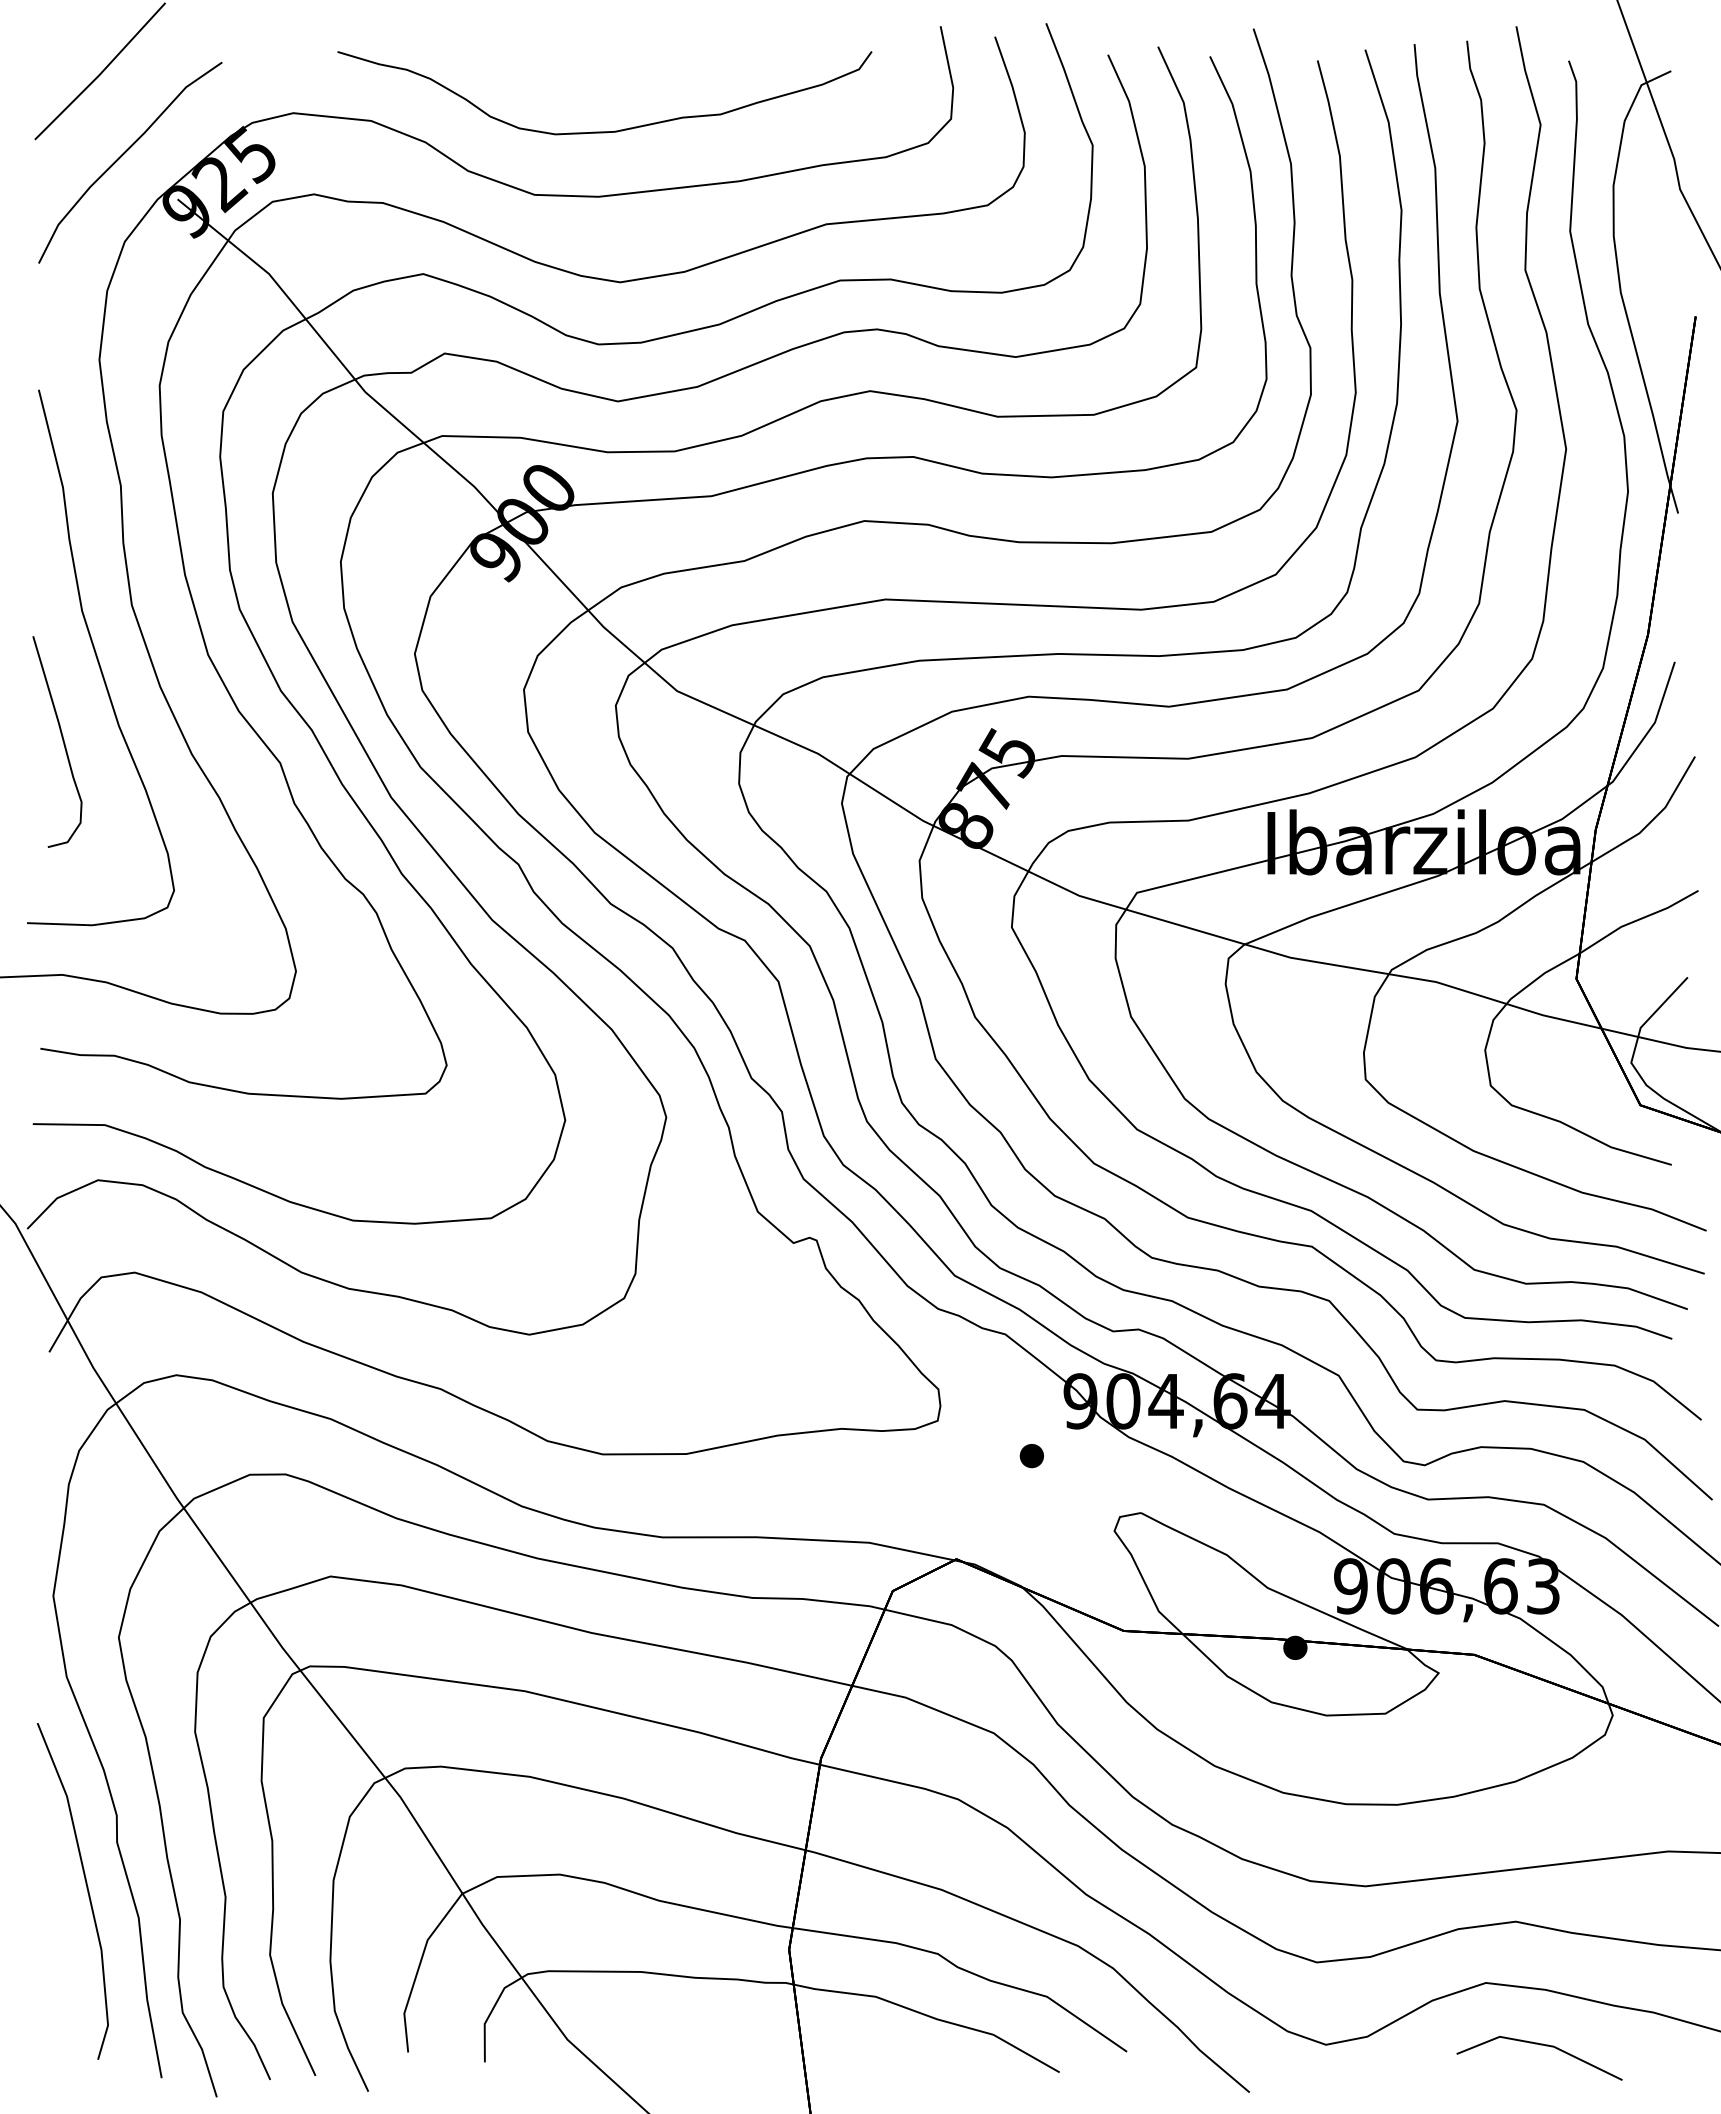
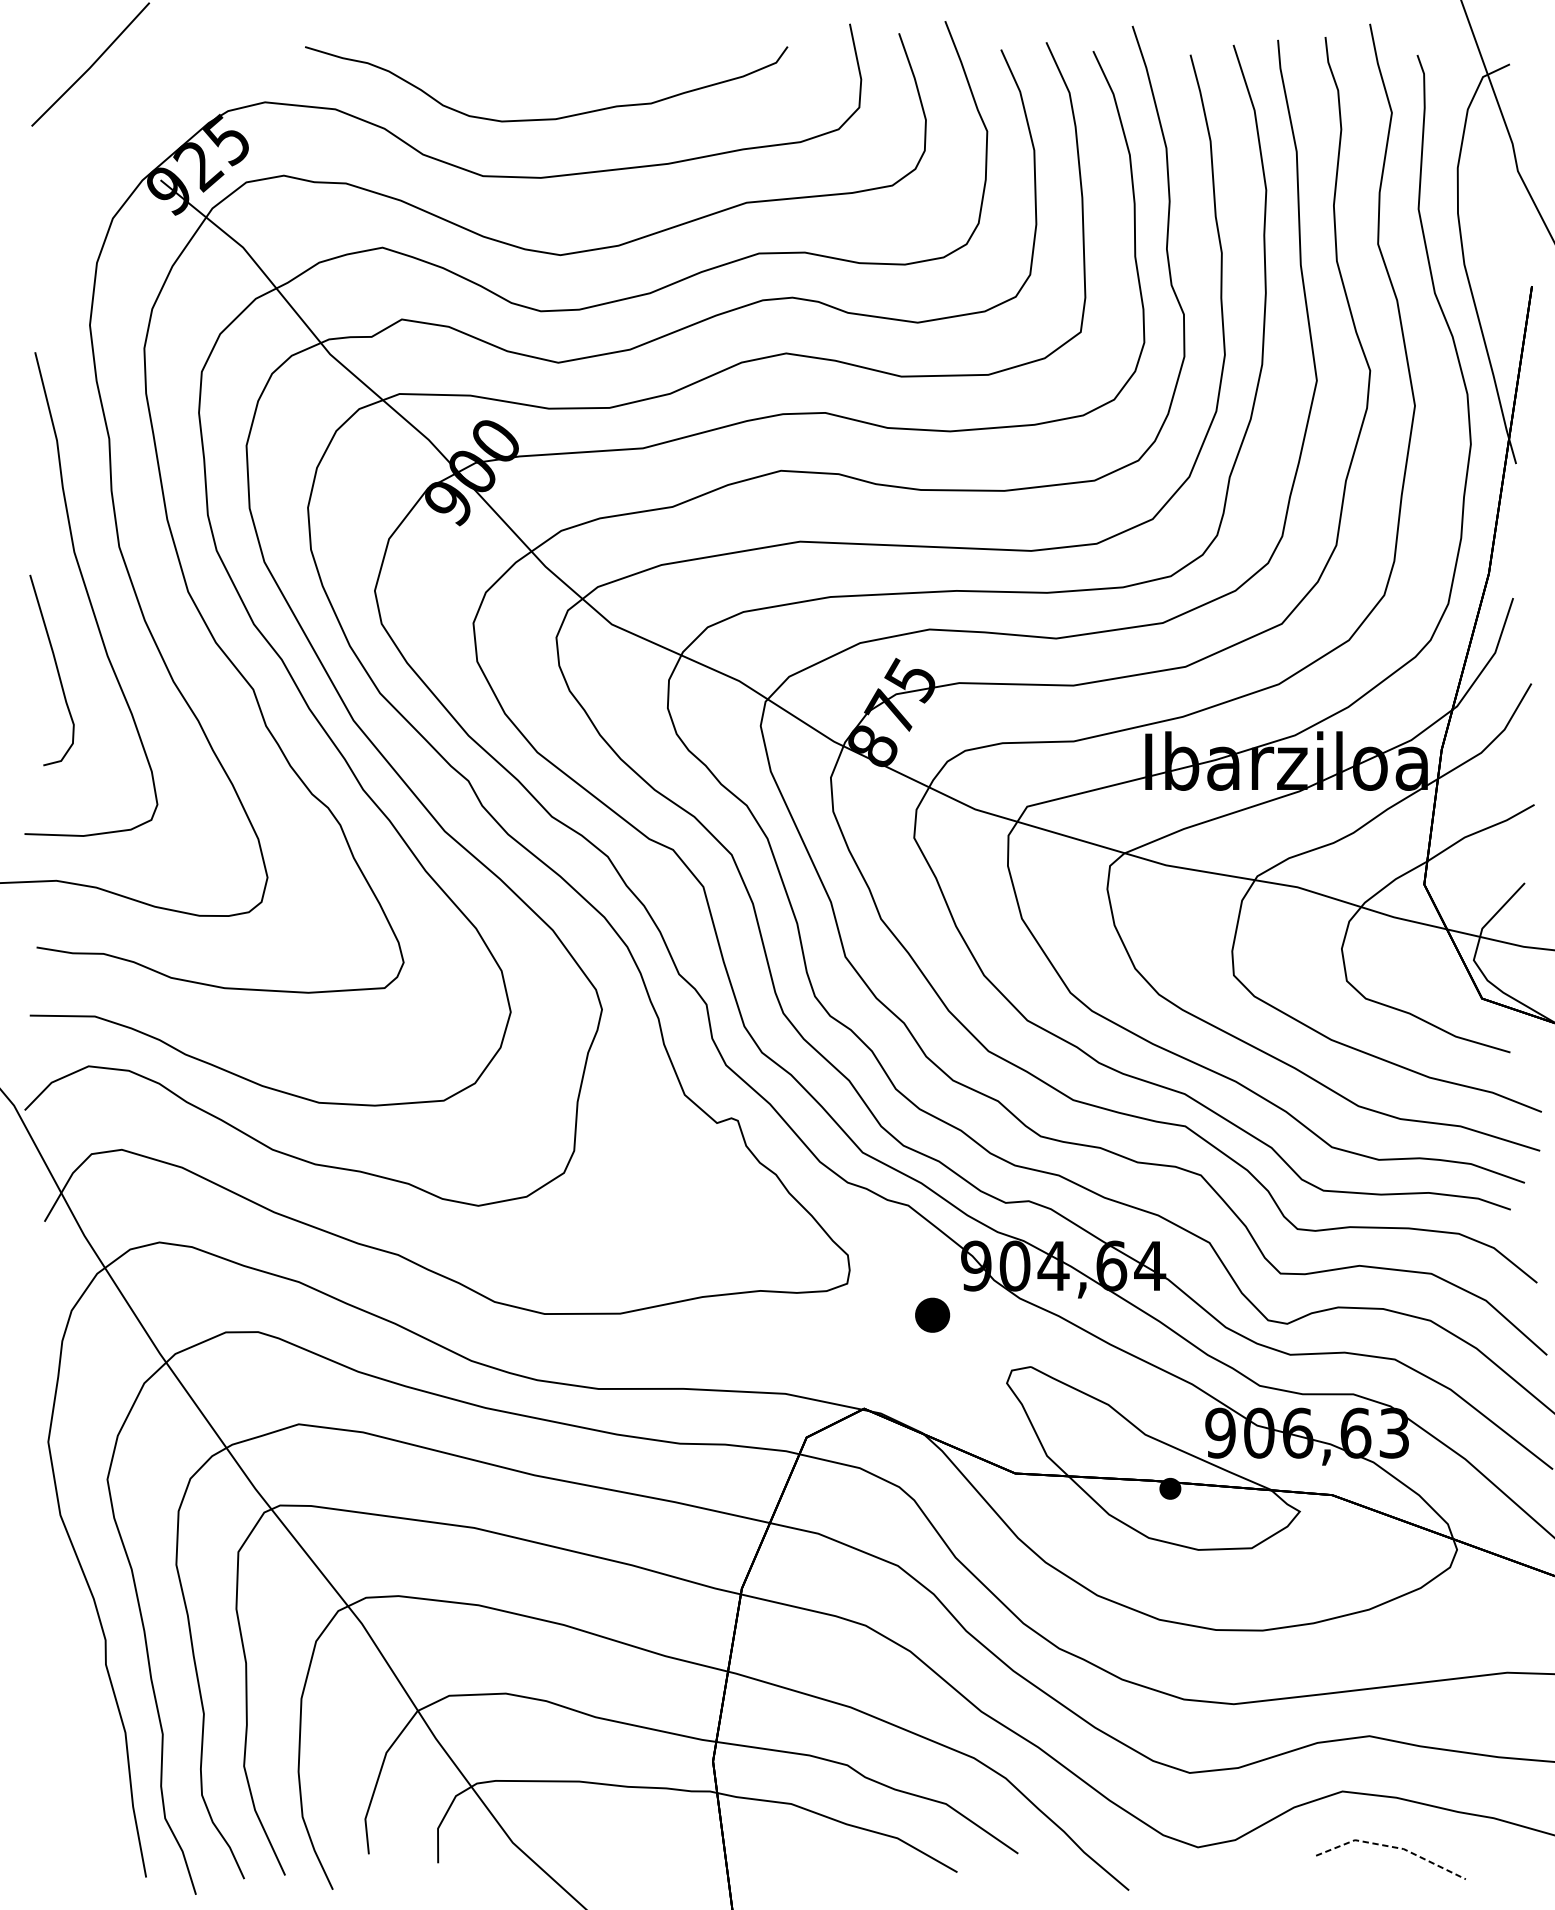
curve: (123, 155) -> (111, 140), removed
part: (1031, 1456) -> (931, 1315), size x1.6
line: (86, 1888) -> (78, 1706), removed
line: (1541, 2044) -> (1392, 1847), solid -> dashed

